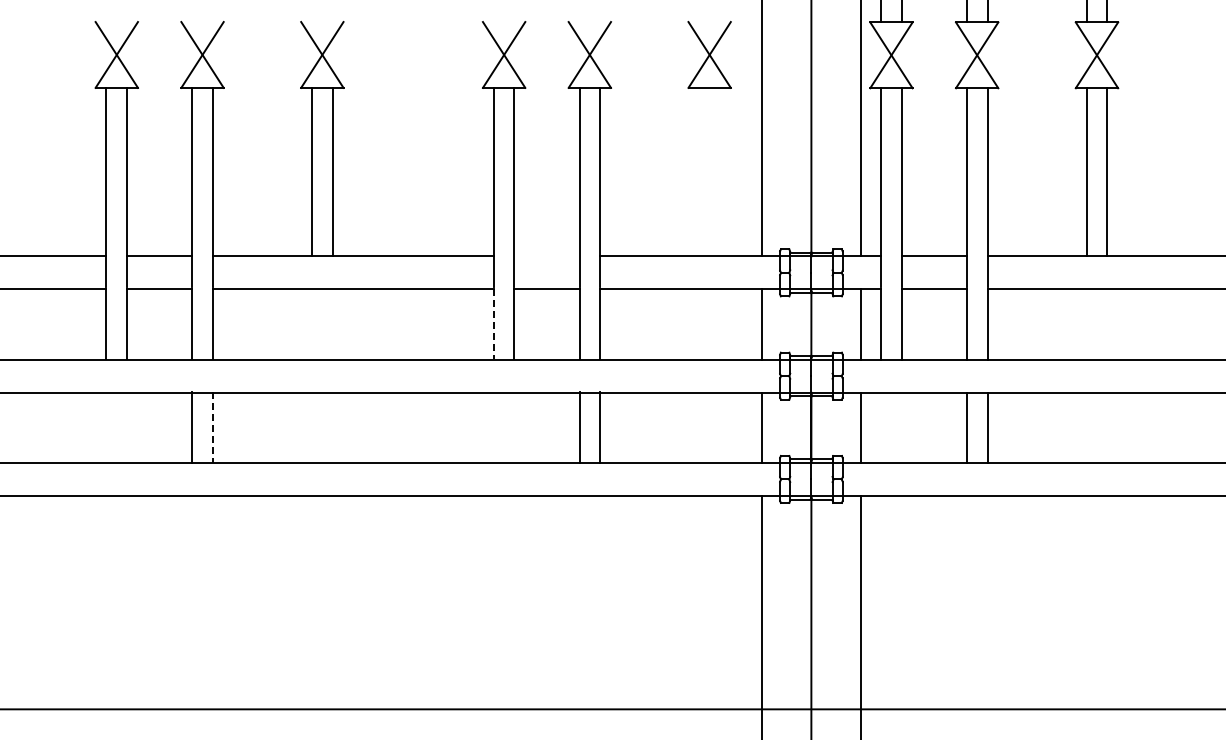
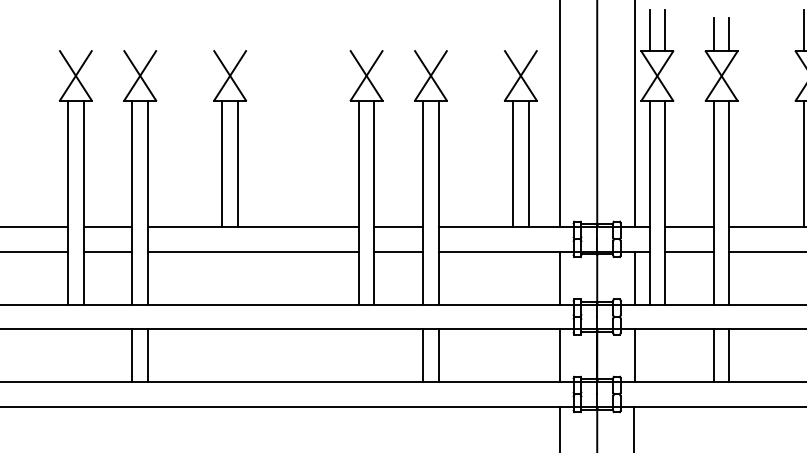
line: (699, 171) -> (513, 163), added
line: (720, 171) -> (529, 163), added
line: (546, 256) -> (398, 227), added
line: (493, 324) -> (358, 278), dashed -> solid
line: (212, 427) -> (147, 355), dashed -> solid

